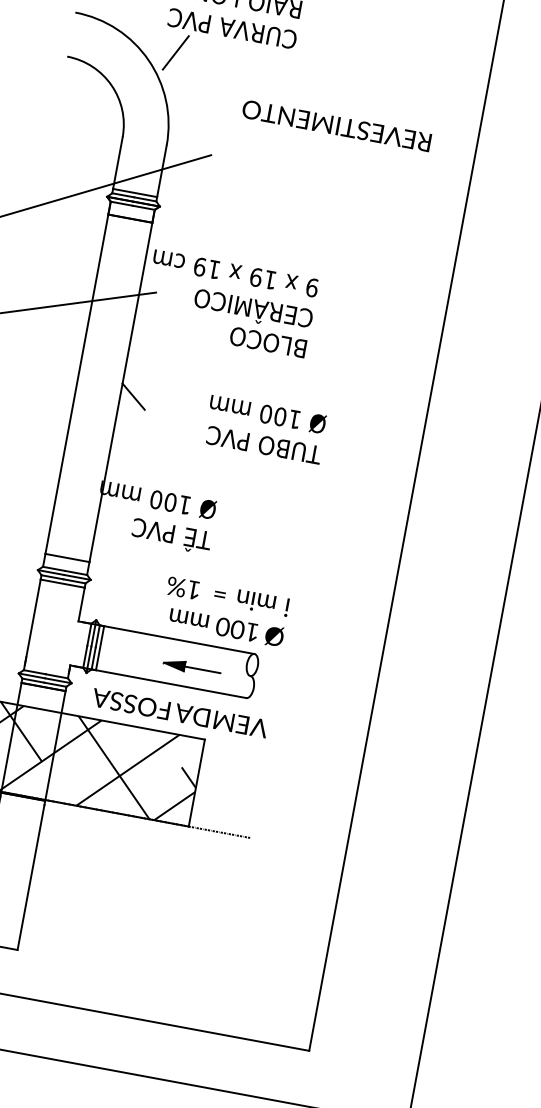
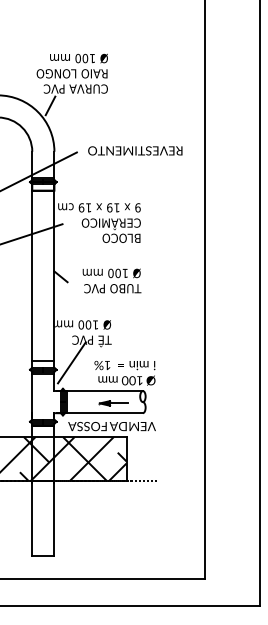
text: (337, 125) -> (135, 150), moved
text: (264, 428) -> (111, 280), moved
line: (122, 570) -> (71, 362), added

